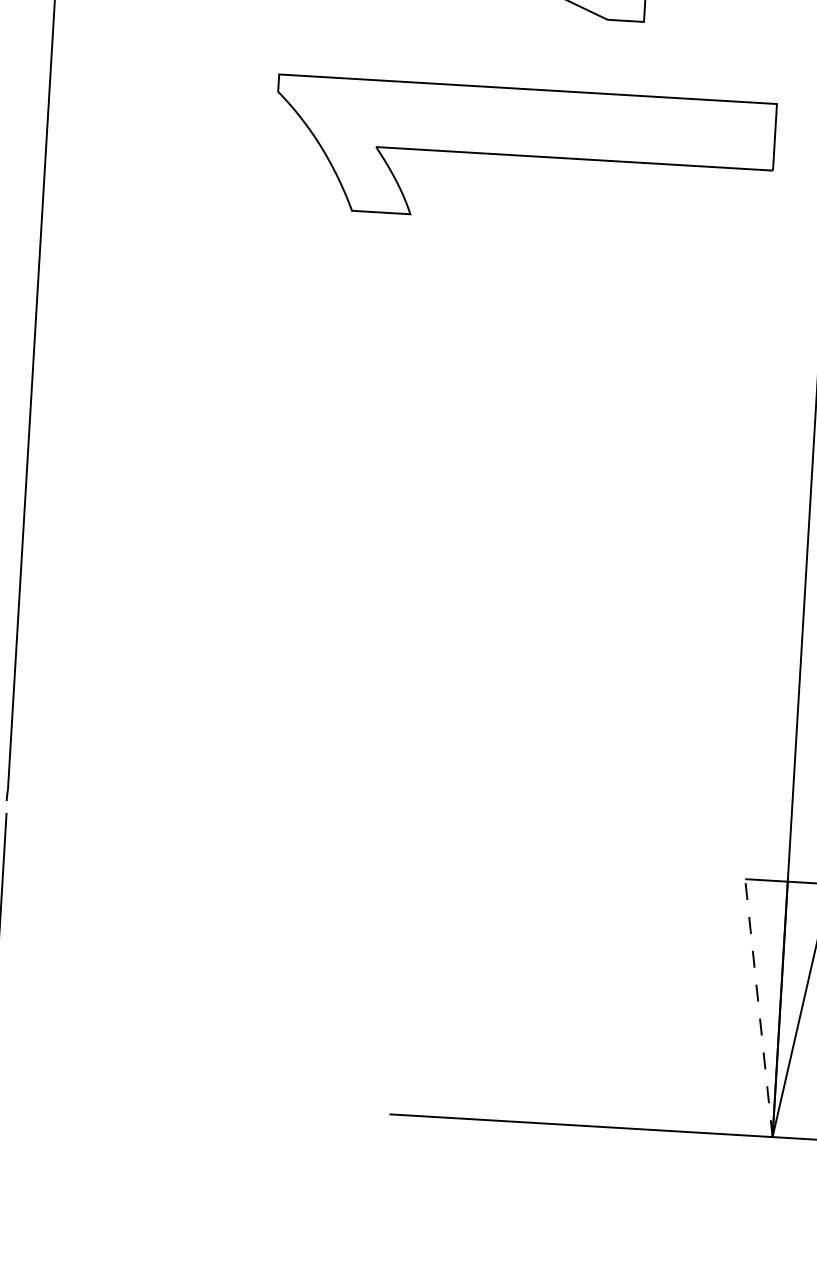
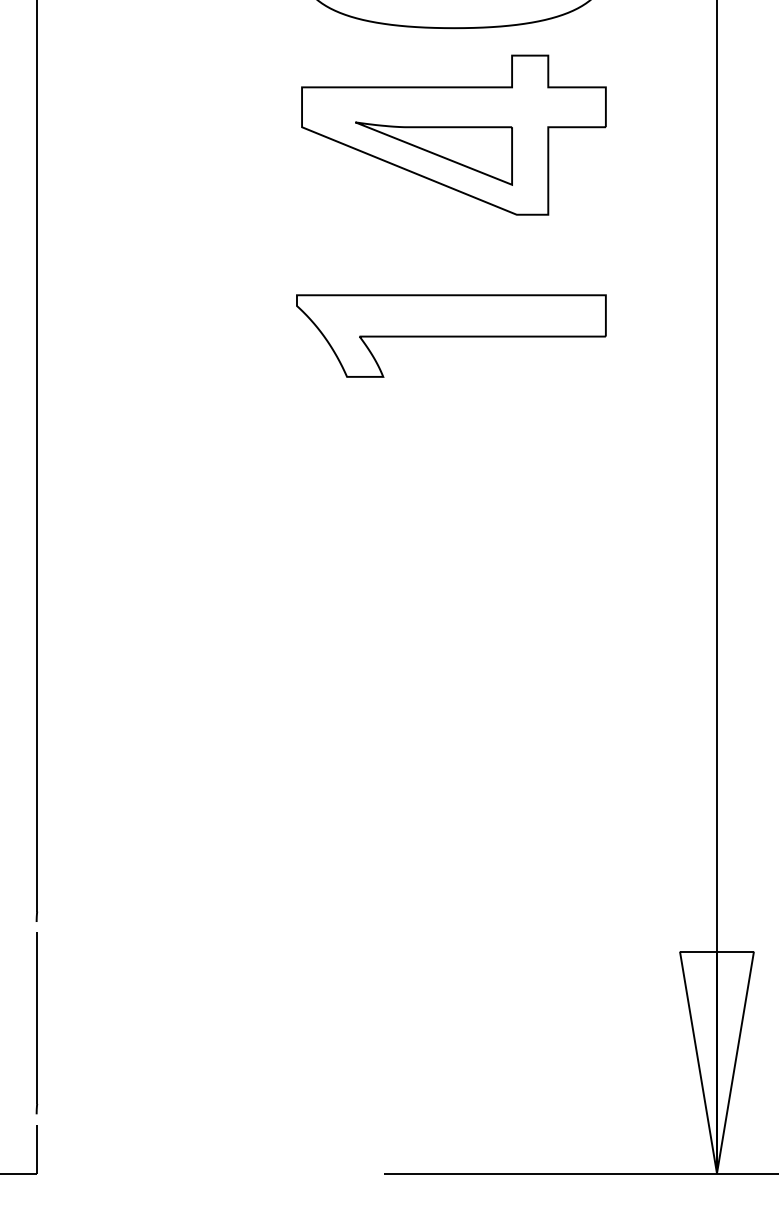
part: (524, 154) -> (451, 335), size x0.71
line: (758, 1008) -> (698, 1062), dashed -> solid

